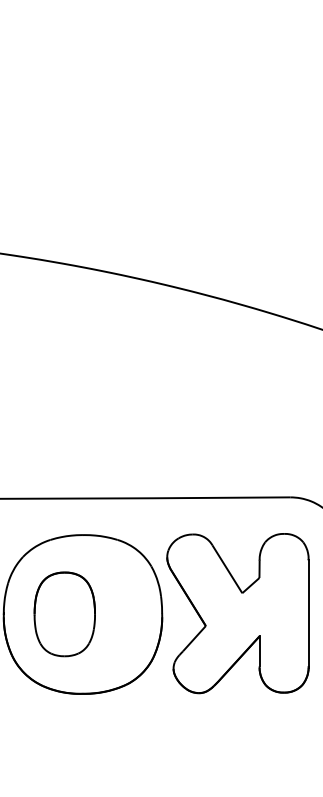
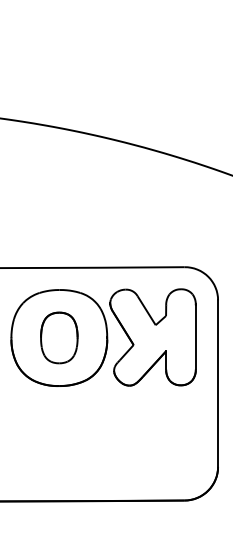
part: (65, 613) -> (59, 337), moved

